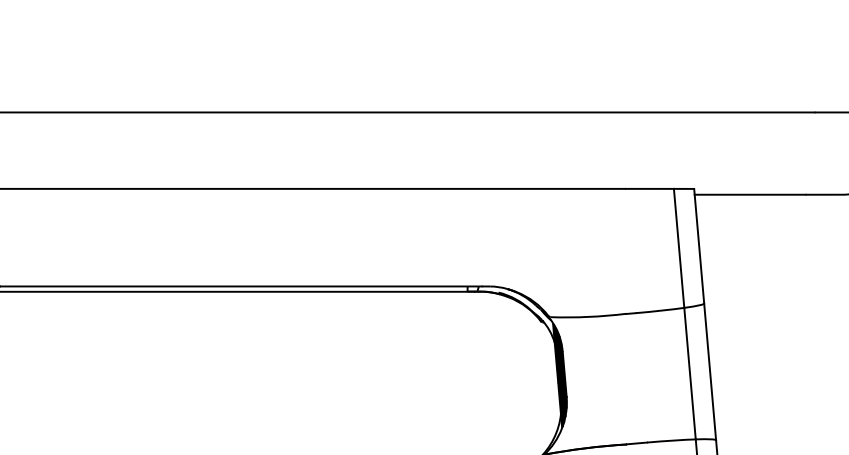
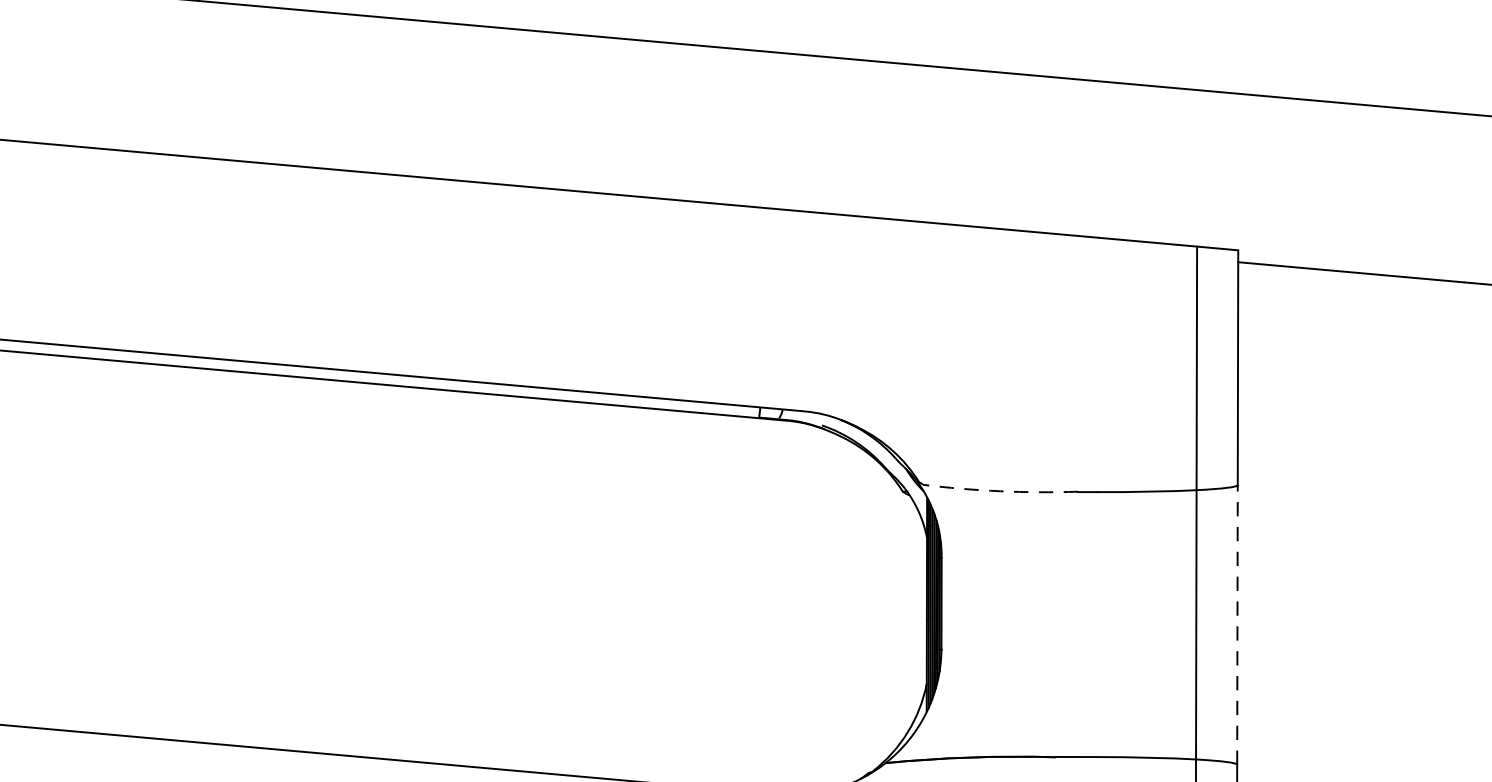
arc: (588, 316) -> (1000, 490), solid -> dashed
line: (710, 371) -> (1238, 624), solid -> dashed

